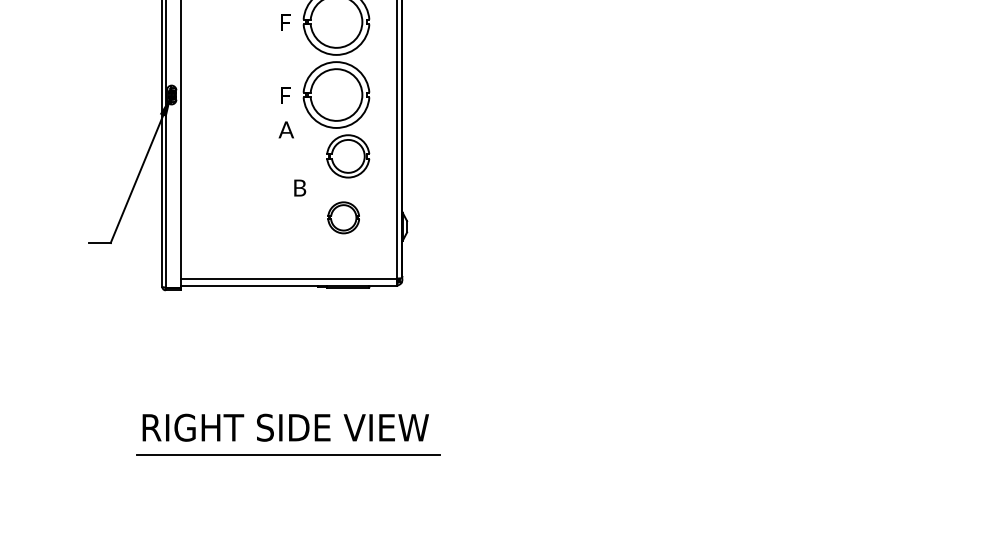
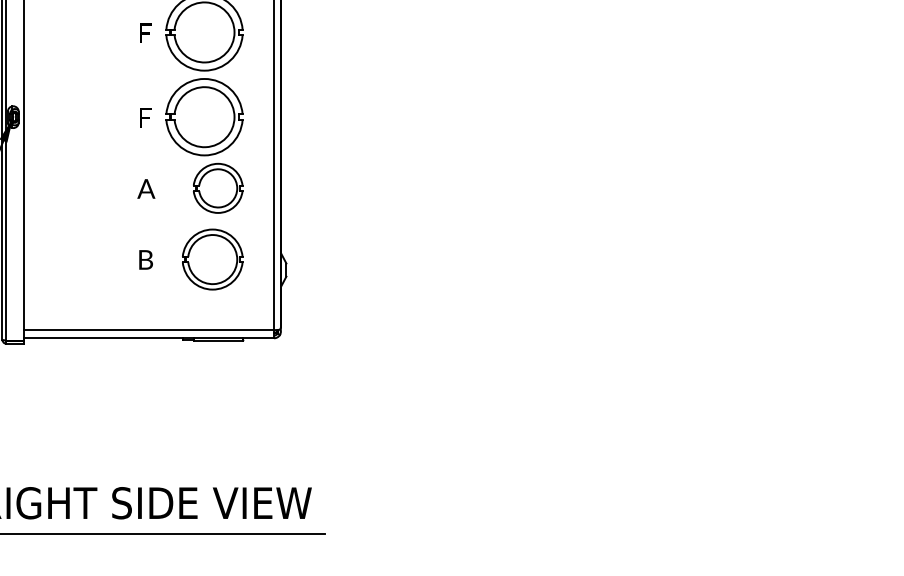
text: (285, 129) -> (145, 188), moved
text: (300, 187) -> (146, 259), moved
part: (343, 217) -> (212, 259), size x1.67

